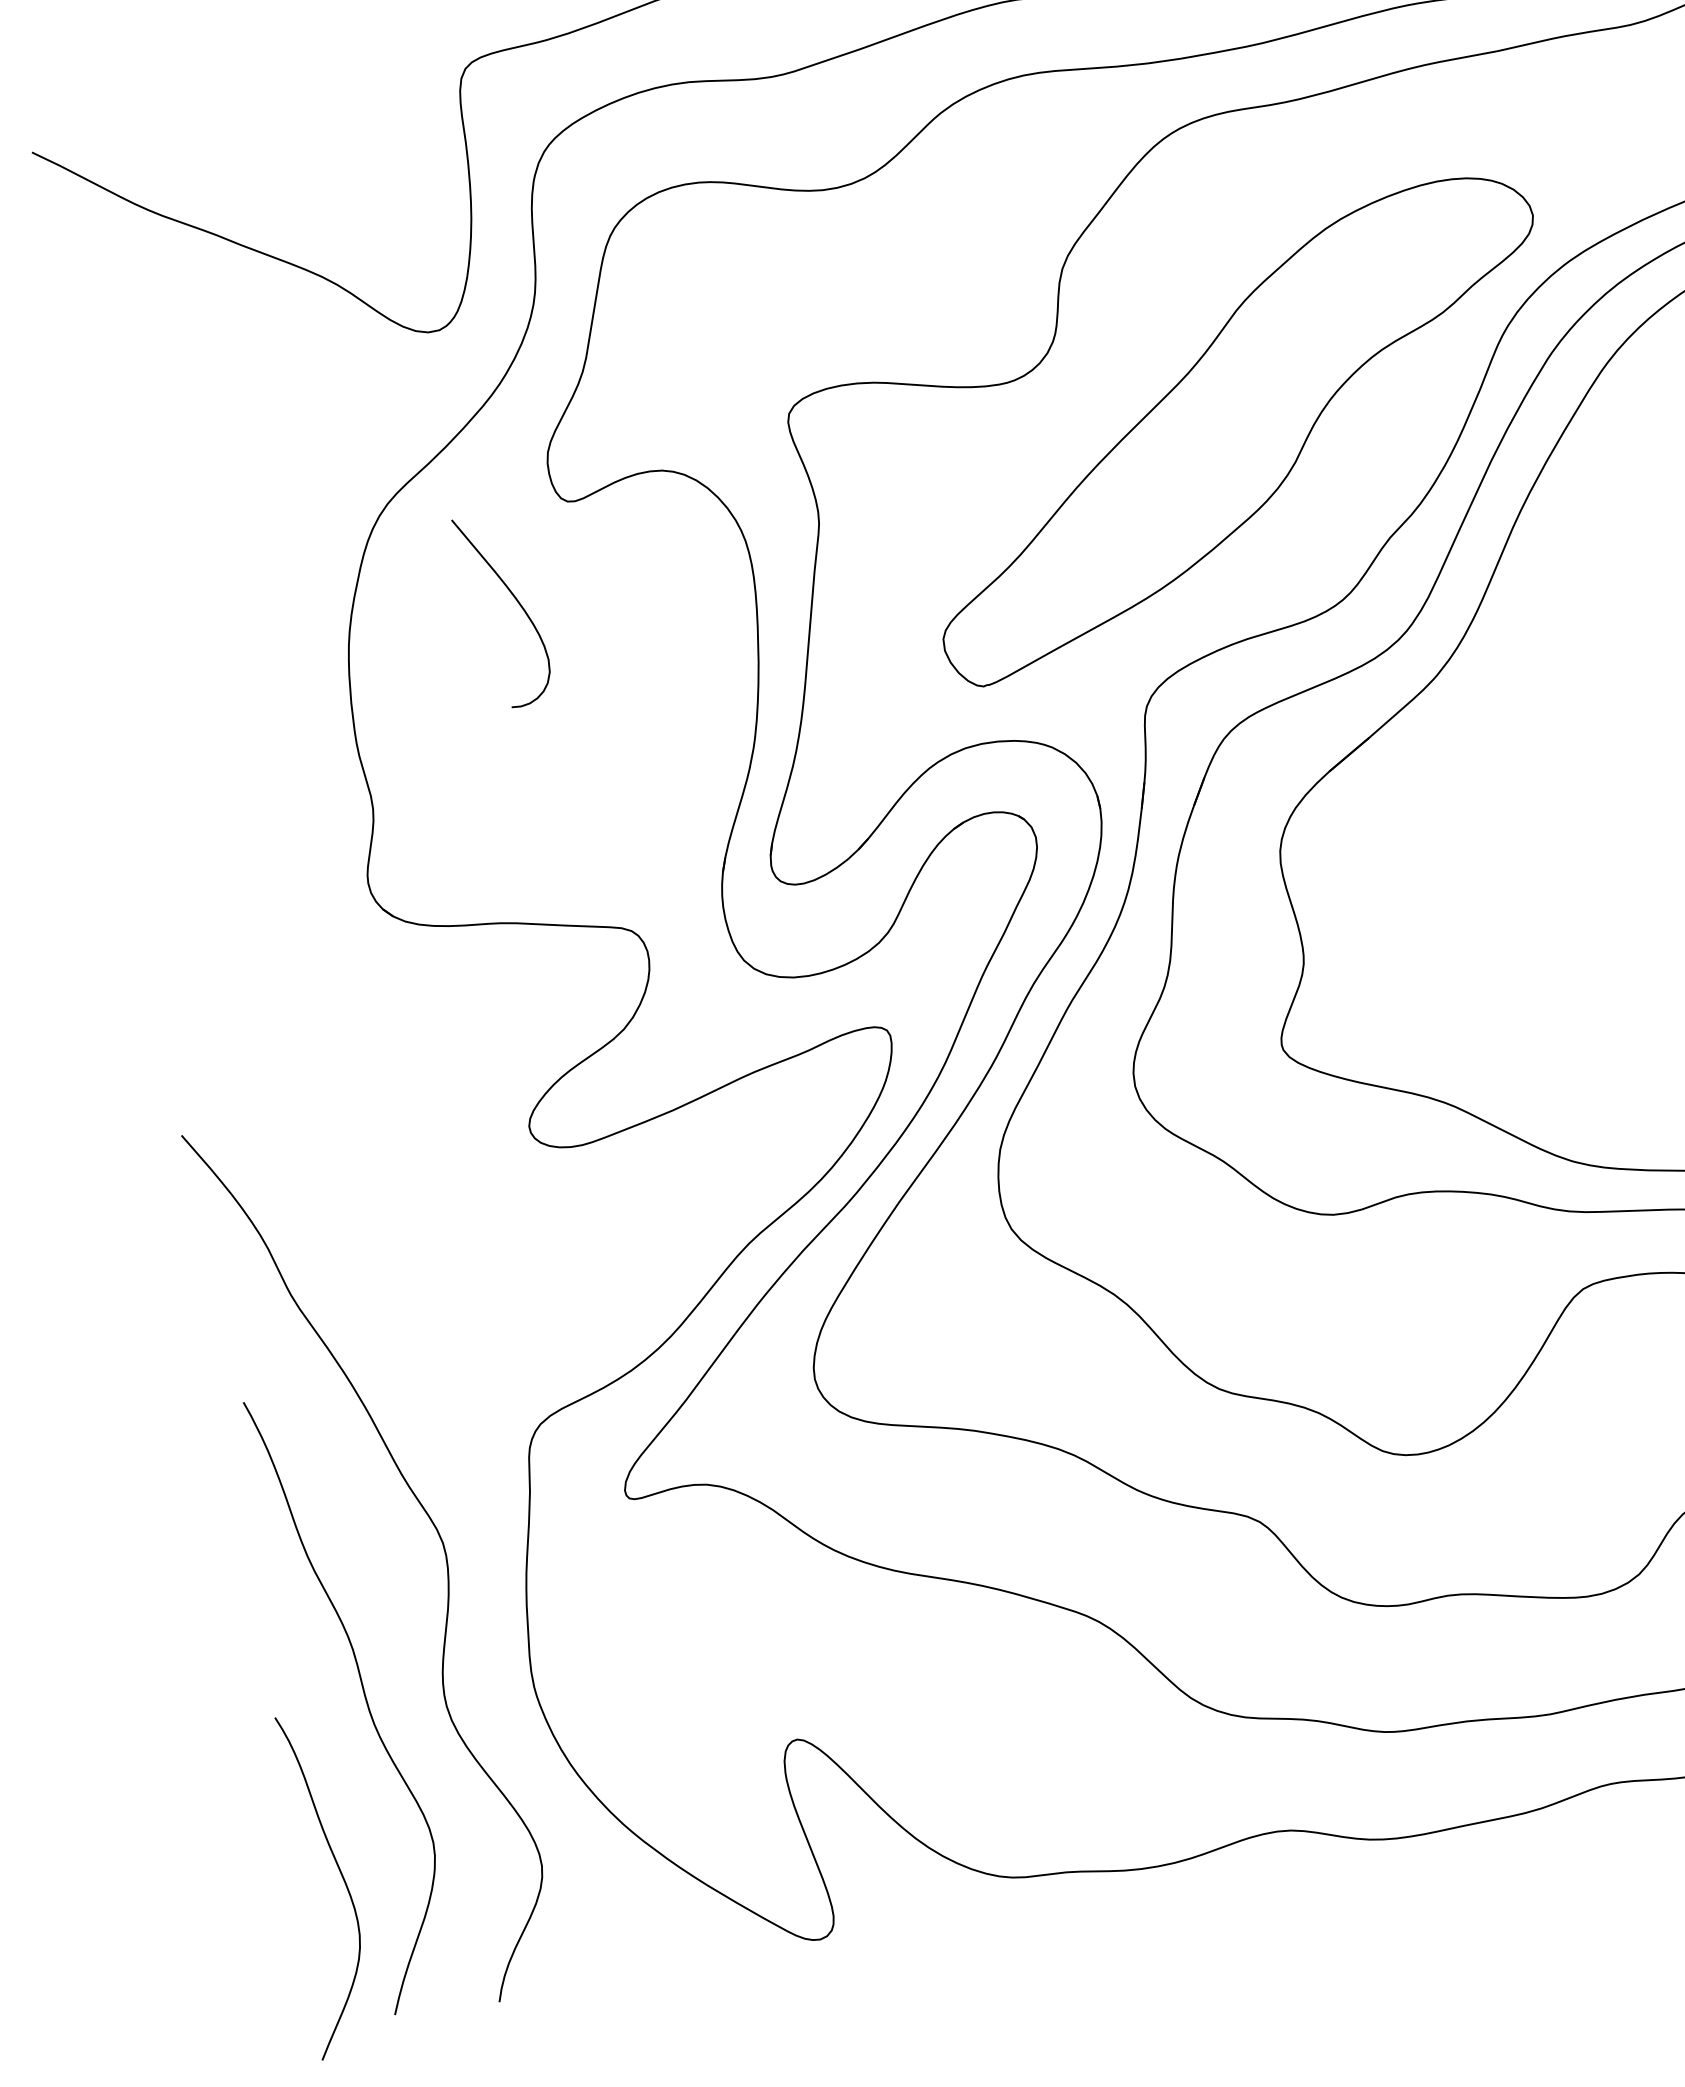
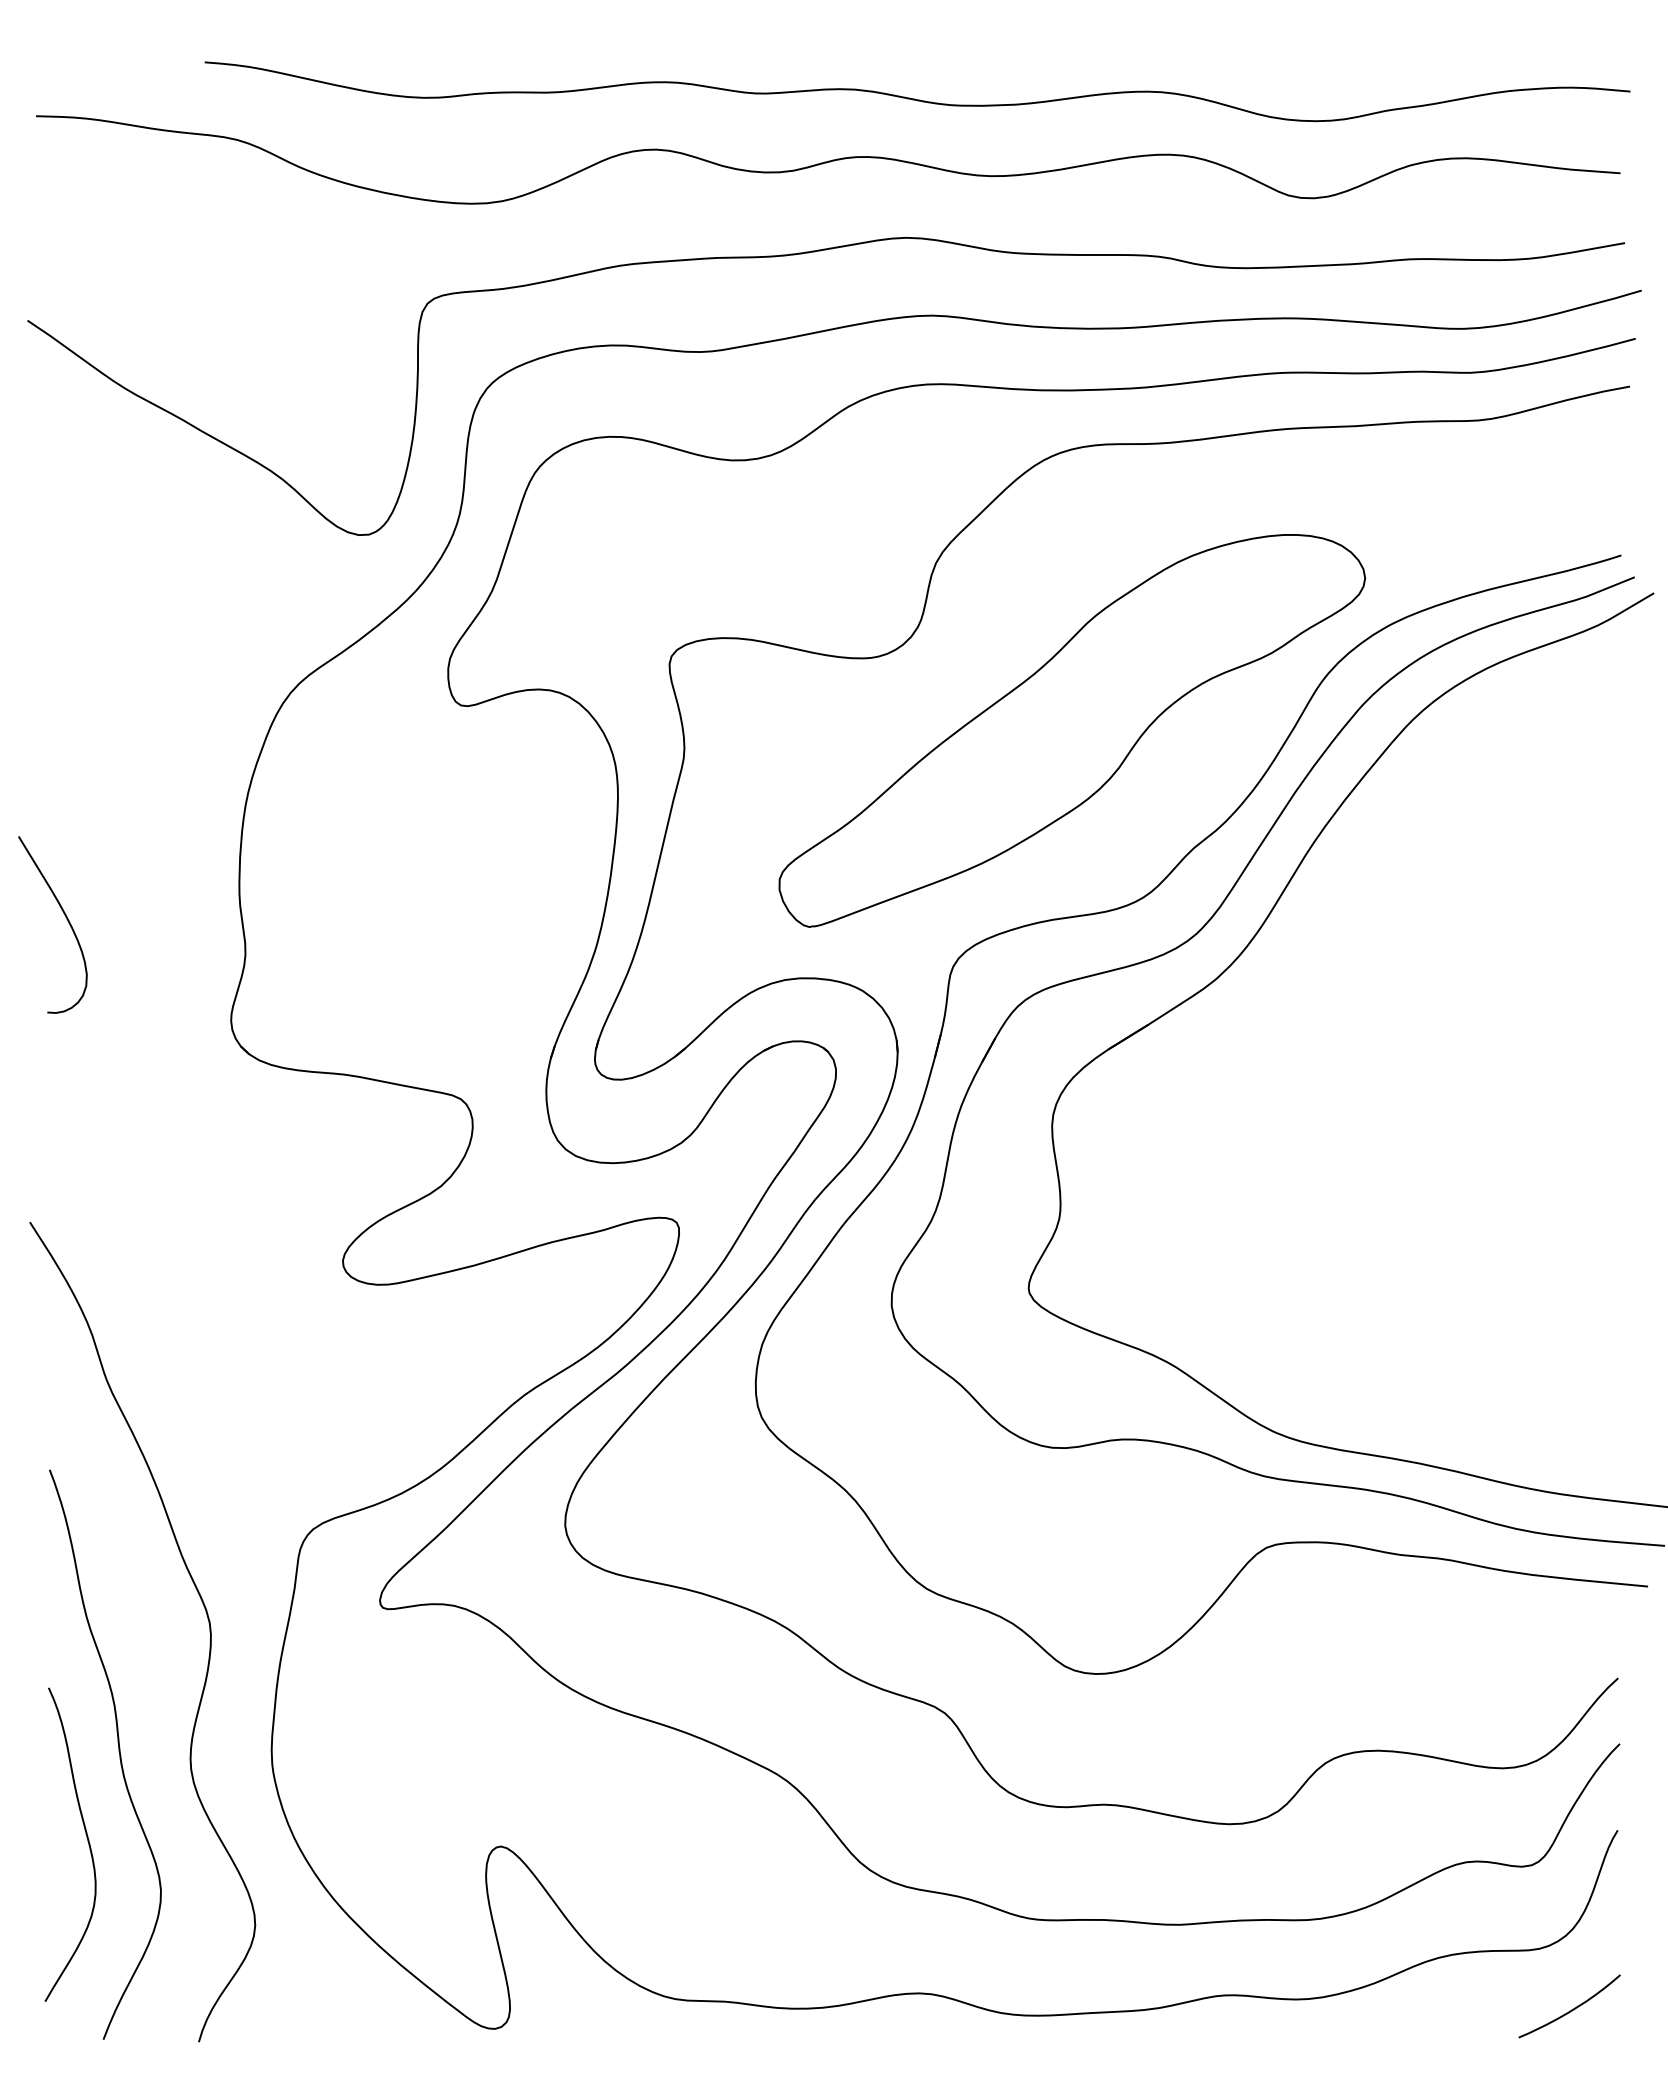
curve: (515, 600) -> (65, 917), moved
curve: (342, 1878) -> (87, 1841), moved

